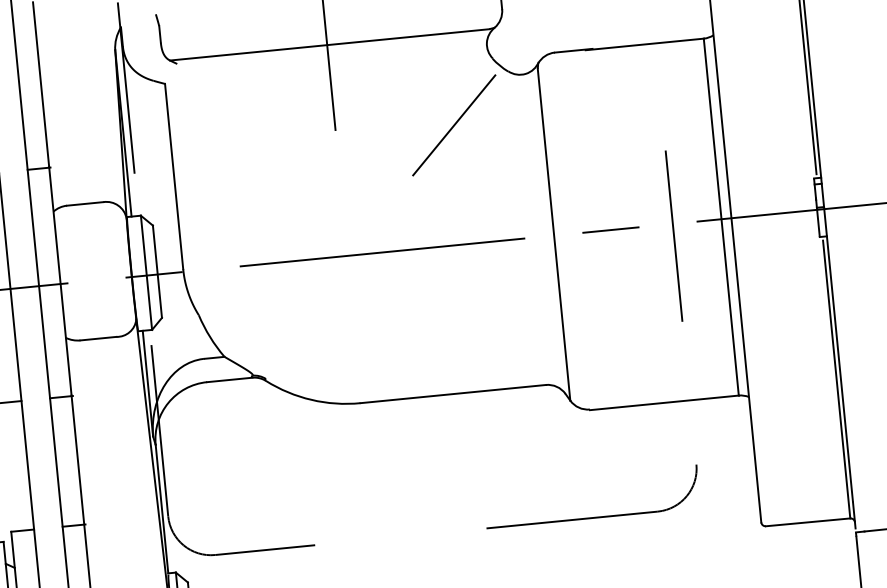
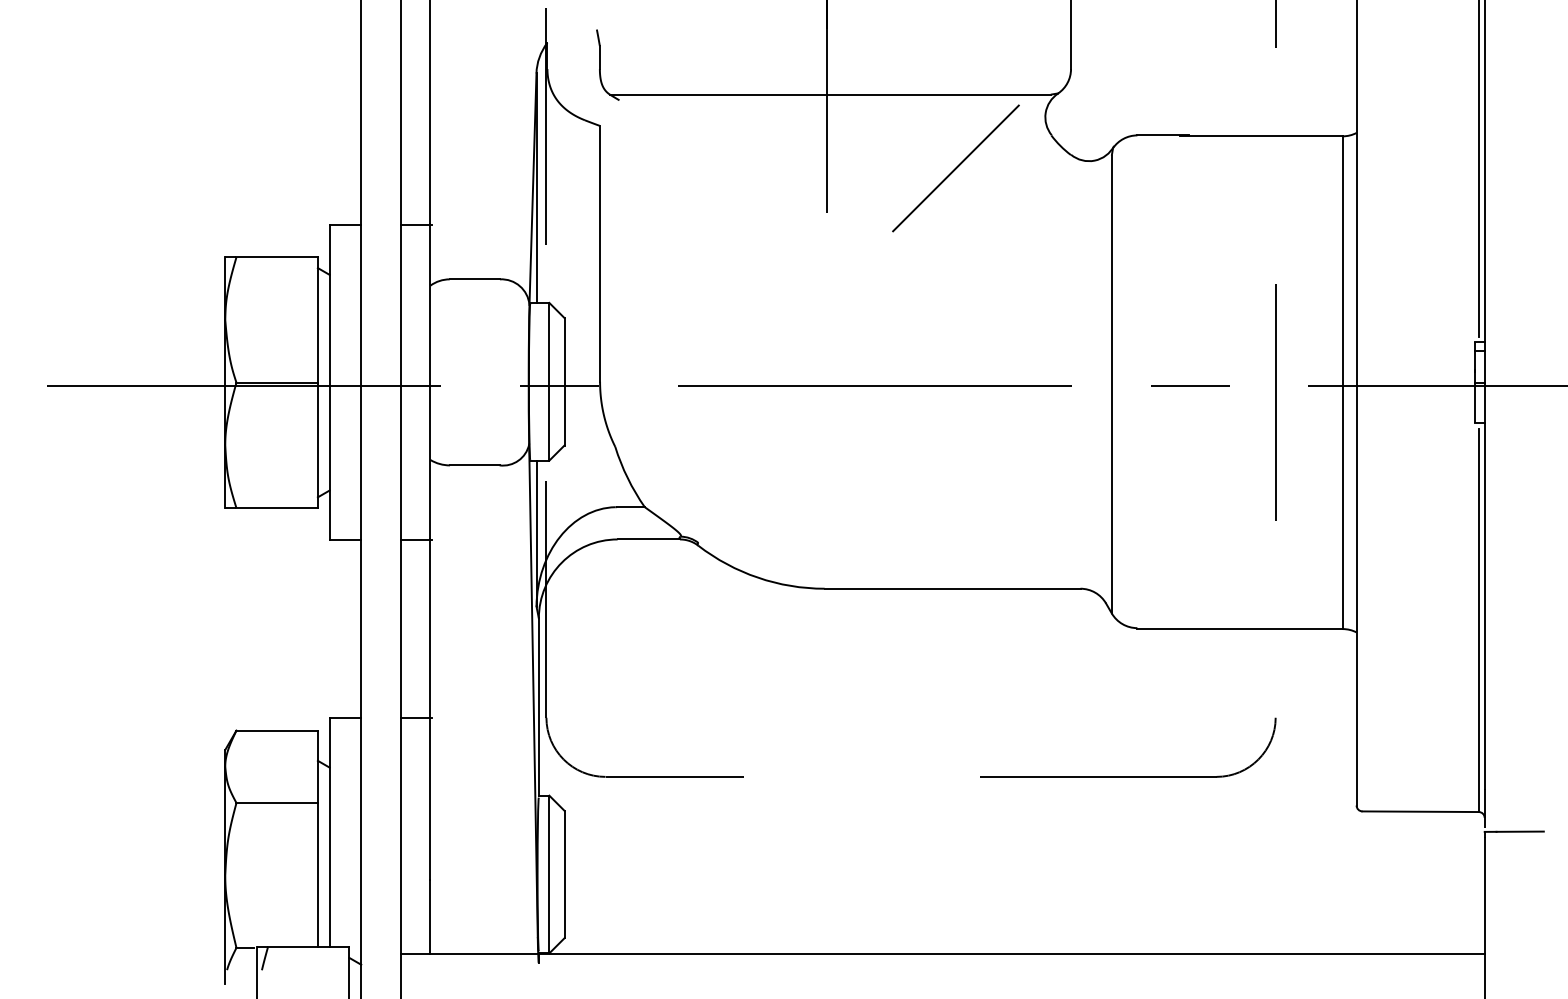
line: (453, 125) -> (955, 168), moved

